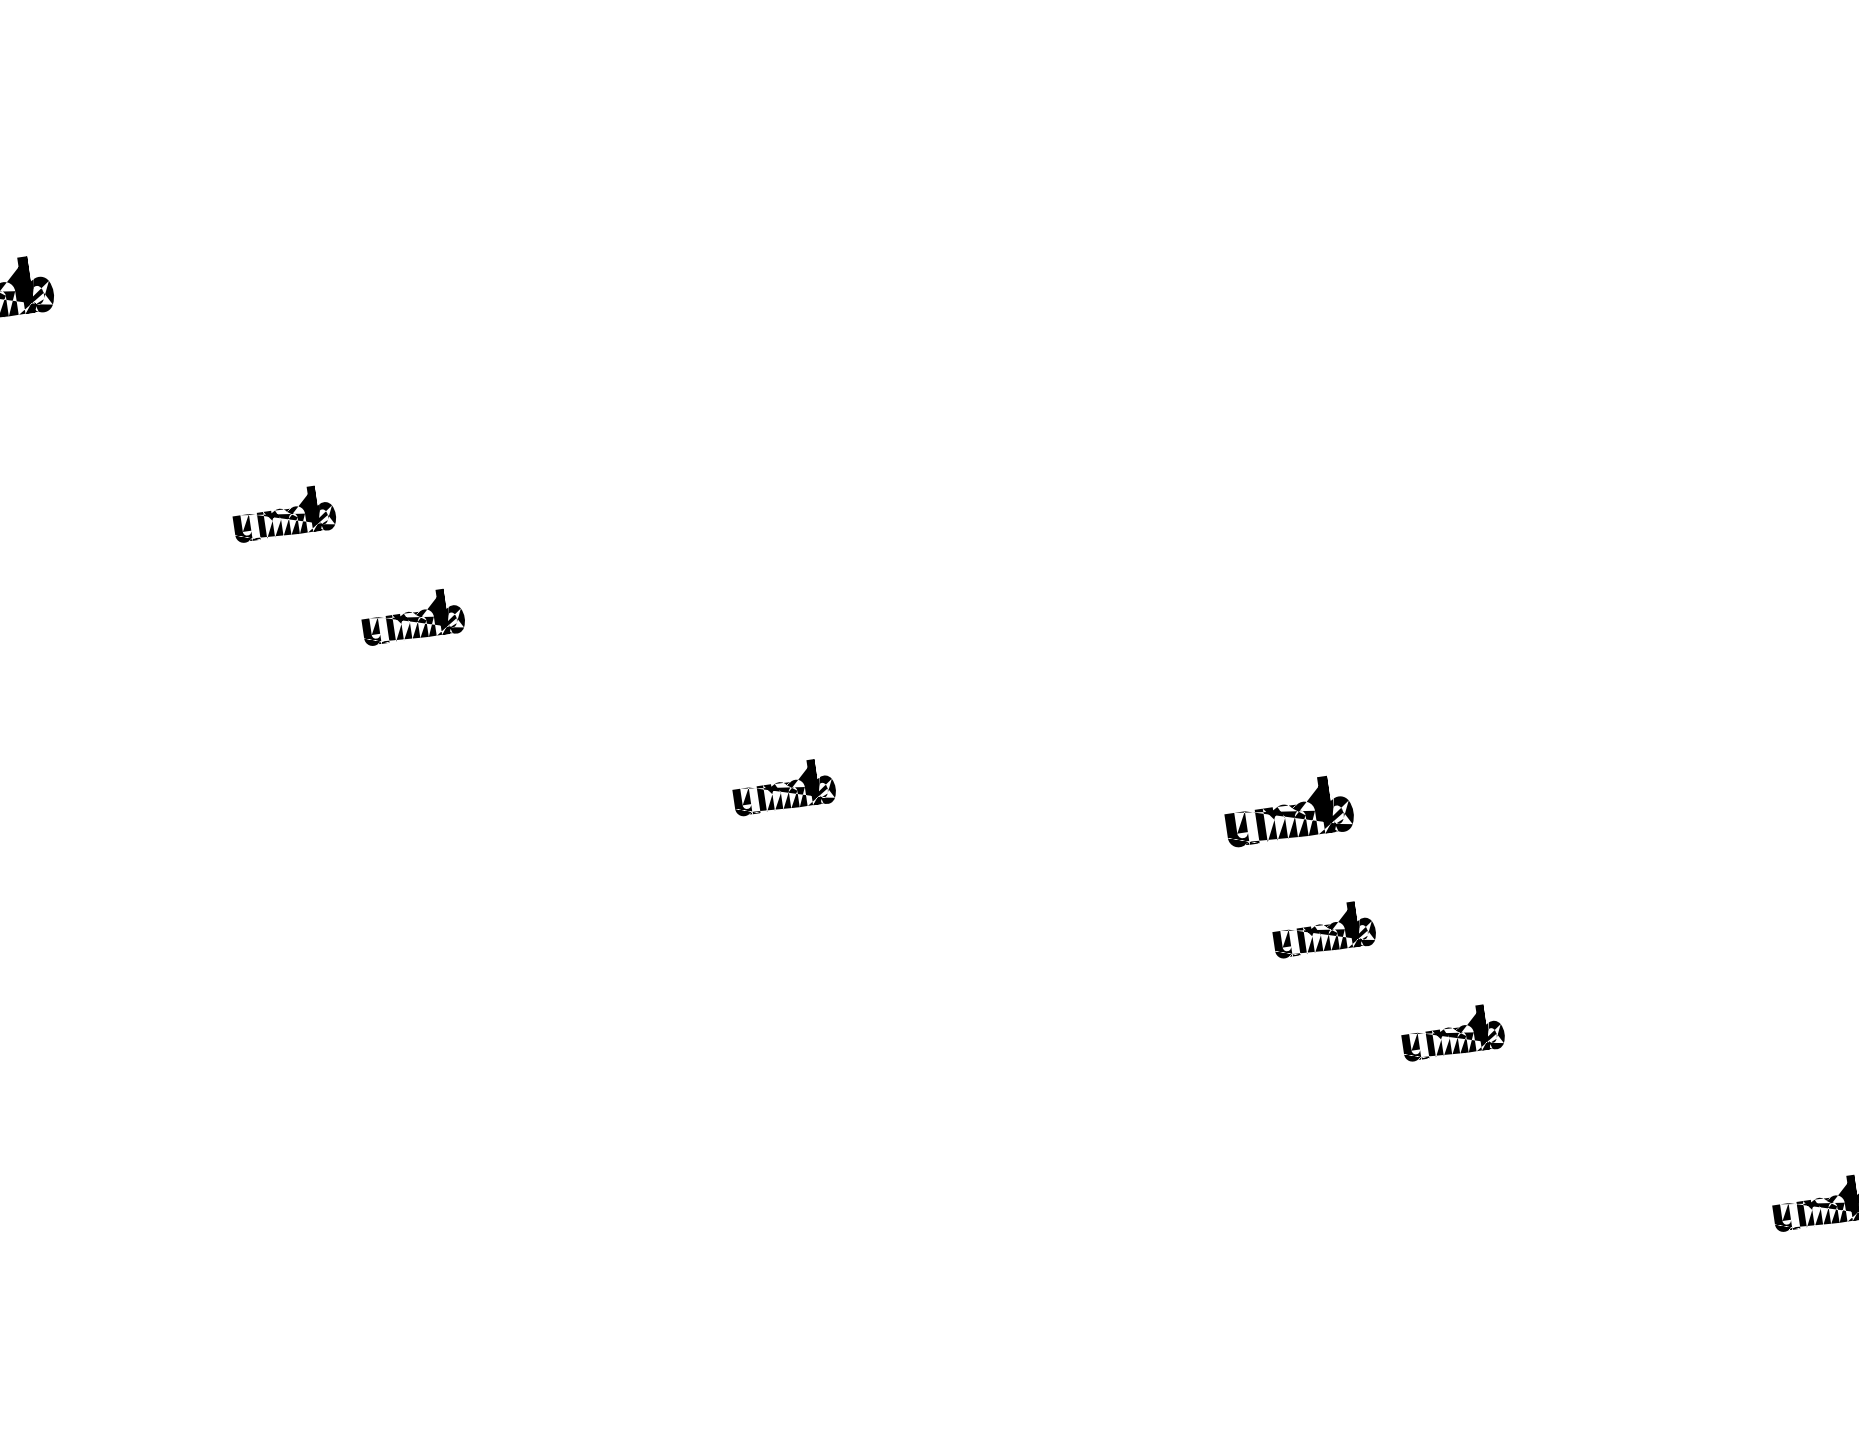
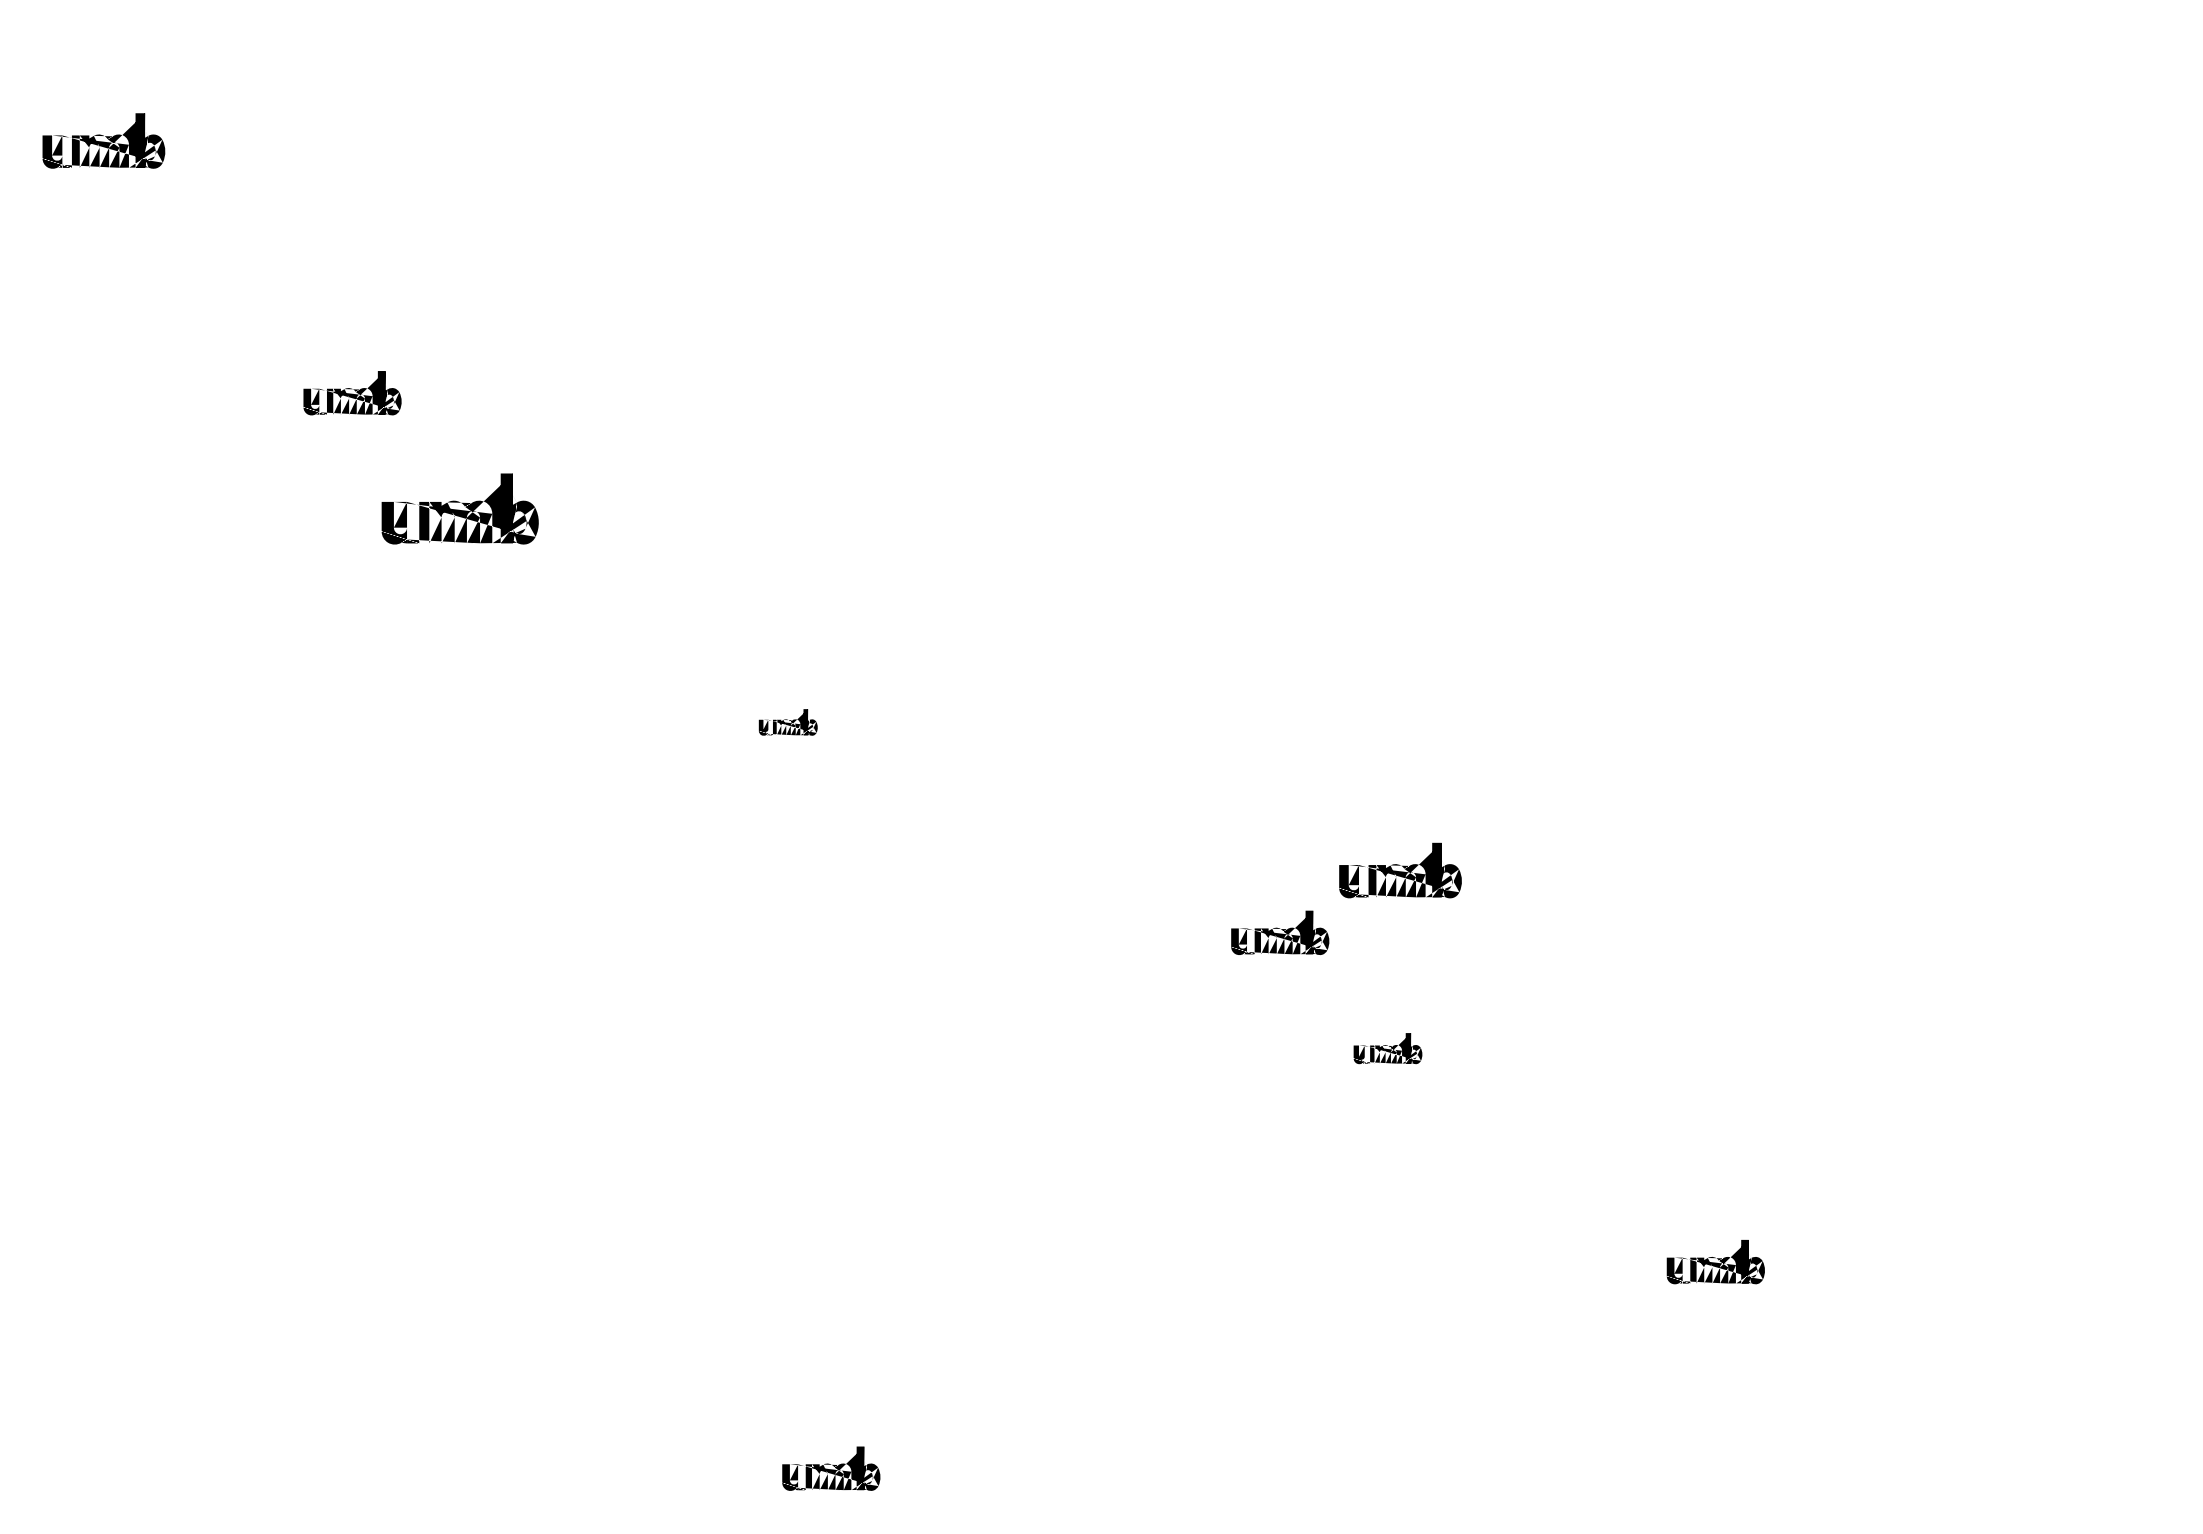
part: (412, 616) -> (460, 508), size x1.6
part: (784, 787) -> (788, 722), size x0.6
part: (1288, 810) -> (1400, 870), moved
part: (1452, 1032) -> (1387, 1048), size x0.7

